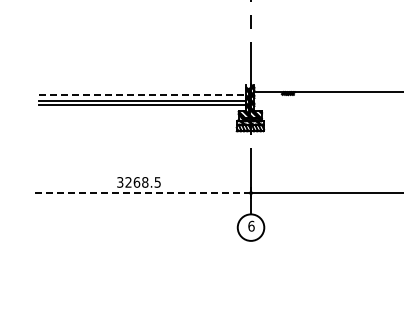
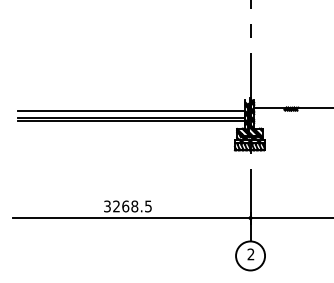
line: (142, 94) -> (131, 110), dashed -> solid
line: (142, 193) -> (131, 218), dashed -> solid
text: (251, 225) -> (251, 253), 6 -> 2

